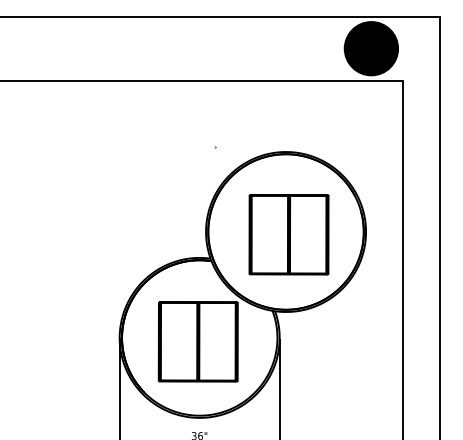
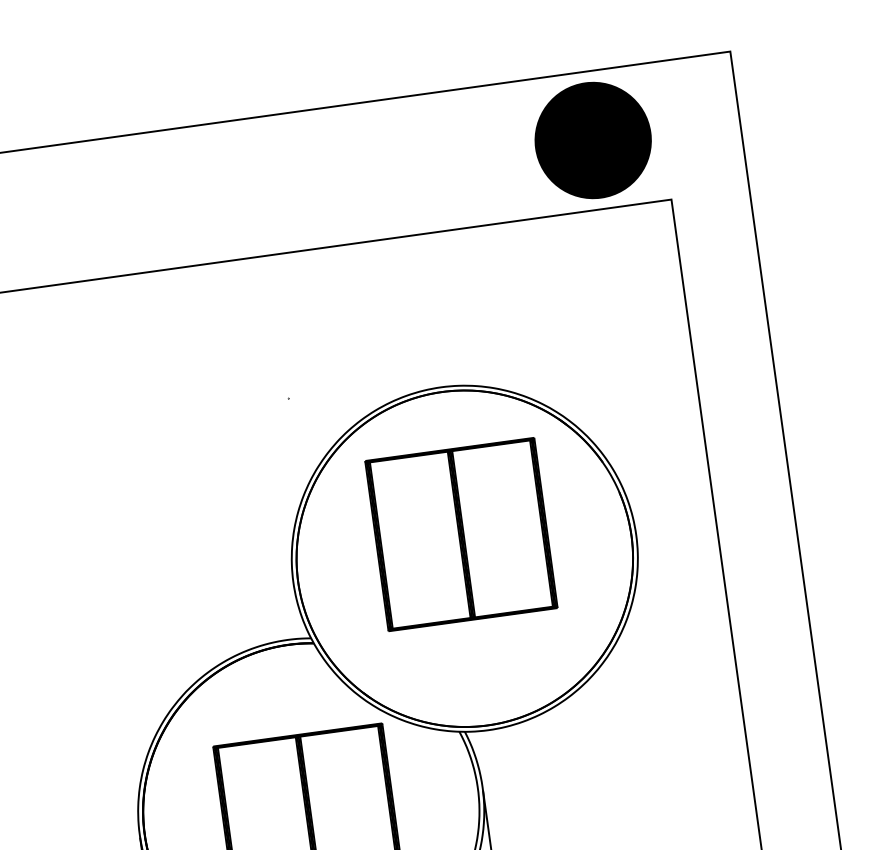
part: (288, 234) -> (460, 534), moved

